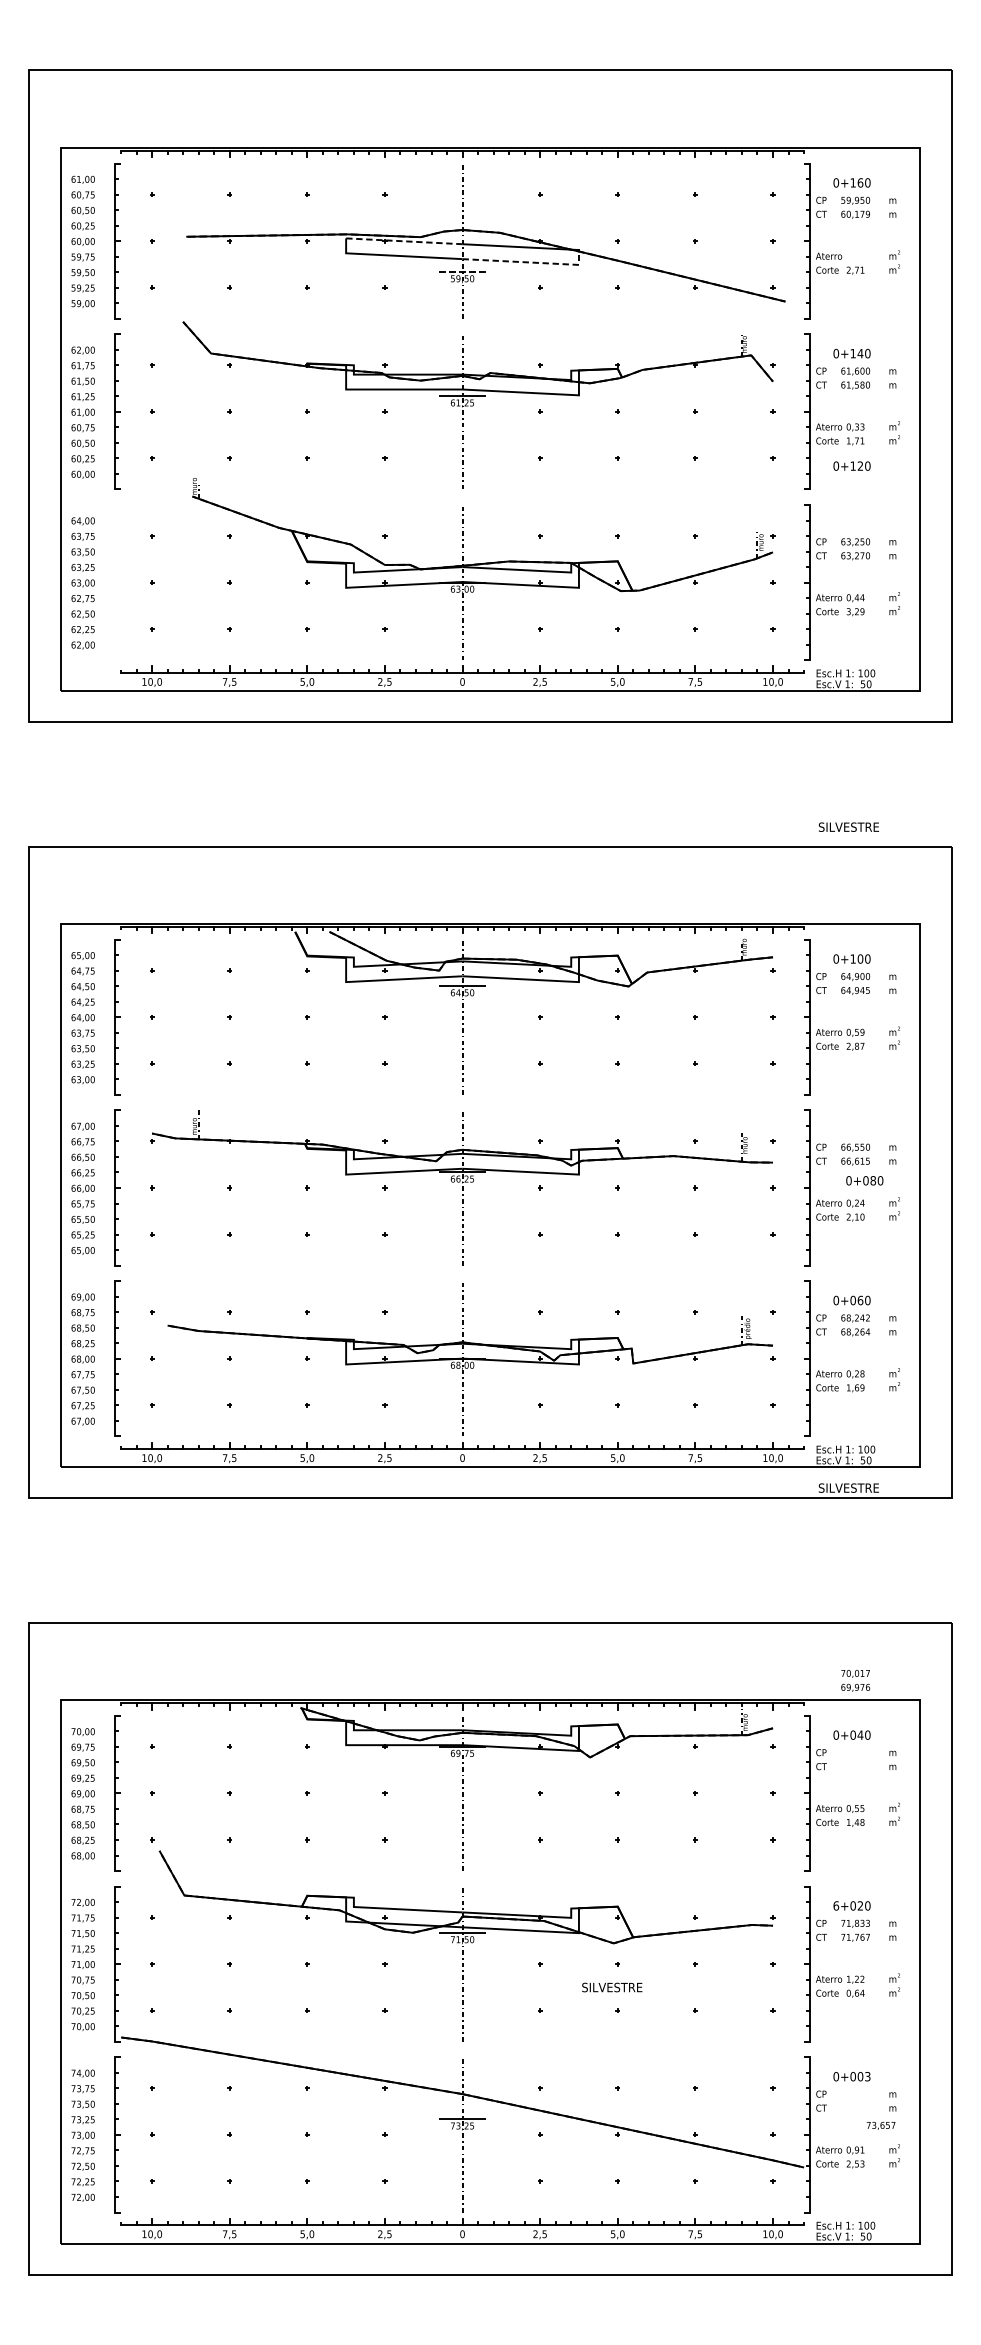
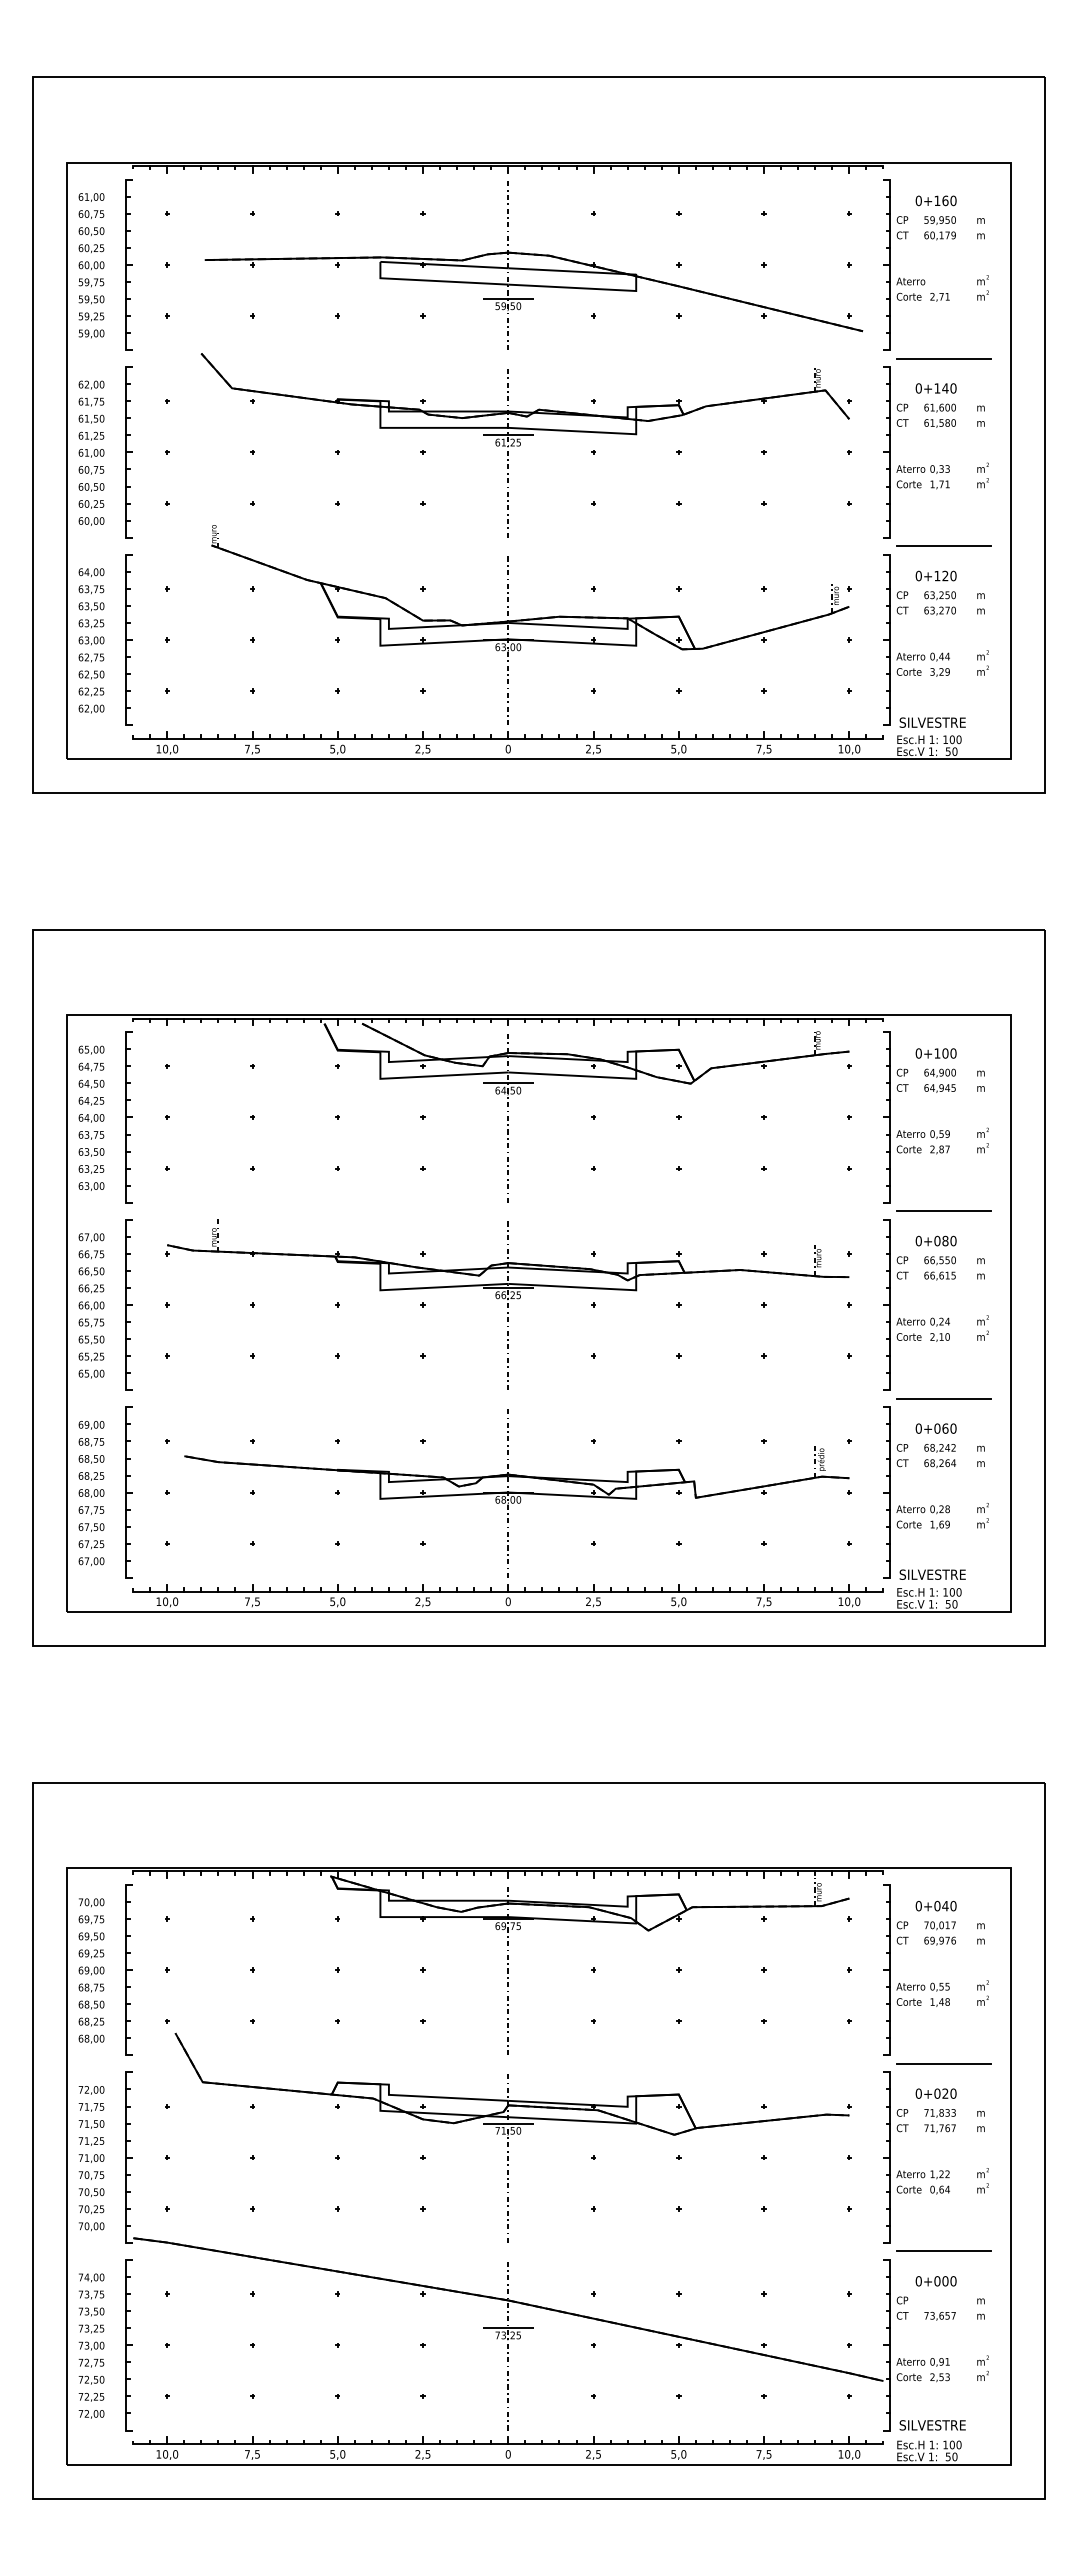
line: (403, 241) -> (443, 265), dashed -> solid
line: (529, 262) -> (581, 288), dashed -> solid
line: (462, 271) -> (508, 298), dashed -> solid
line: (858, 326) -> (943, 358), added
text: (851, 465) -> (935, 575), moved
line: (858, 497) -> (943, 546), added
part: (116, 582) -> (128, 639), added
text: (848, 827) -> (932, 722), moved
line: (858, 1102) -> (943, 1211), added
text: (864, 1180) -> (935, 1240), moved
line: (858, 1273) -> (943, 1398), added
text: (848, 1487) -> (932, 1574), moved
text: (855, 1680) -> (939, 1933), moved
line: (858, 1878) -> (943, 2063), added
text: (835, 1905) -> (918, 2093), 6+020 -> 0+020
text: (612, 1987) -> (932, 2425), moved
line: (858, 2049) -> (943, 2251), added
text: (867, 2076) -> (953, 2281), 0+003 -> 0+000
text: (880, 2126) -> (939, 2316), moved

